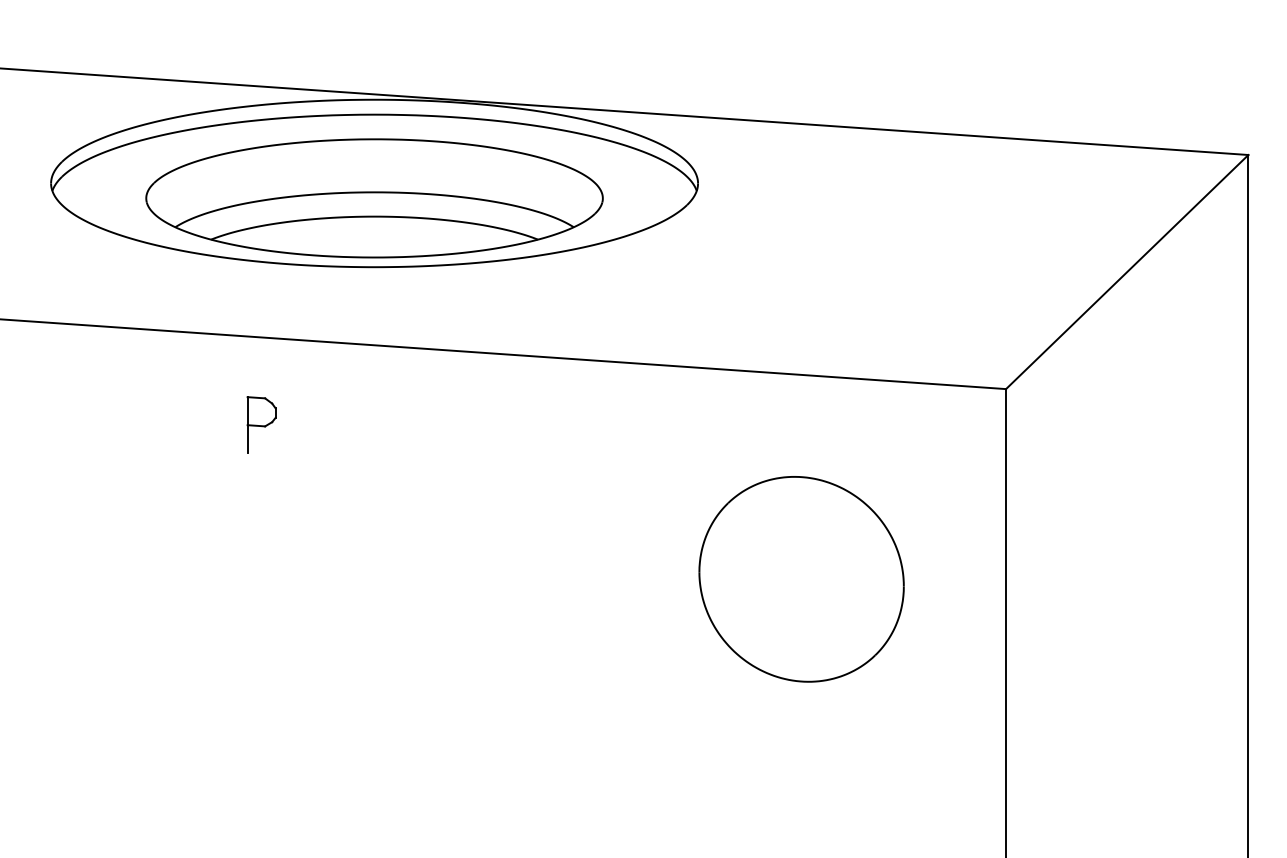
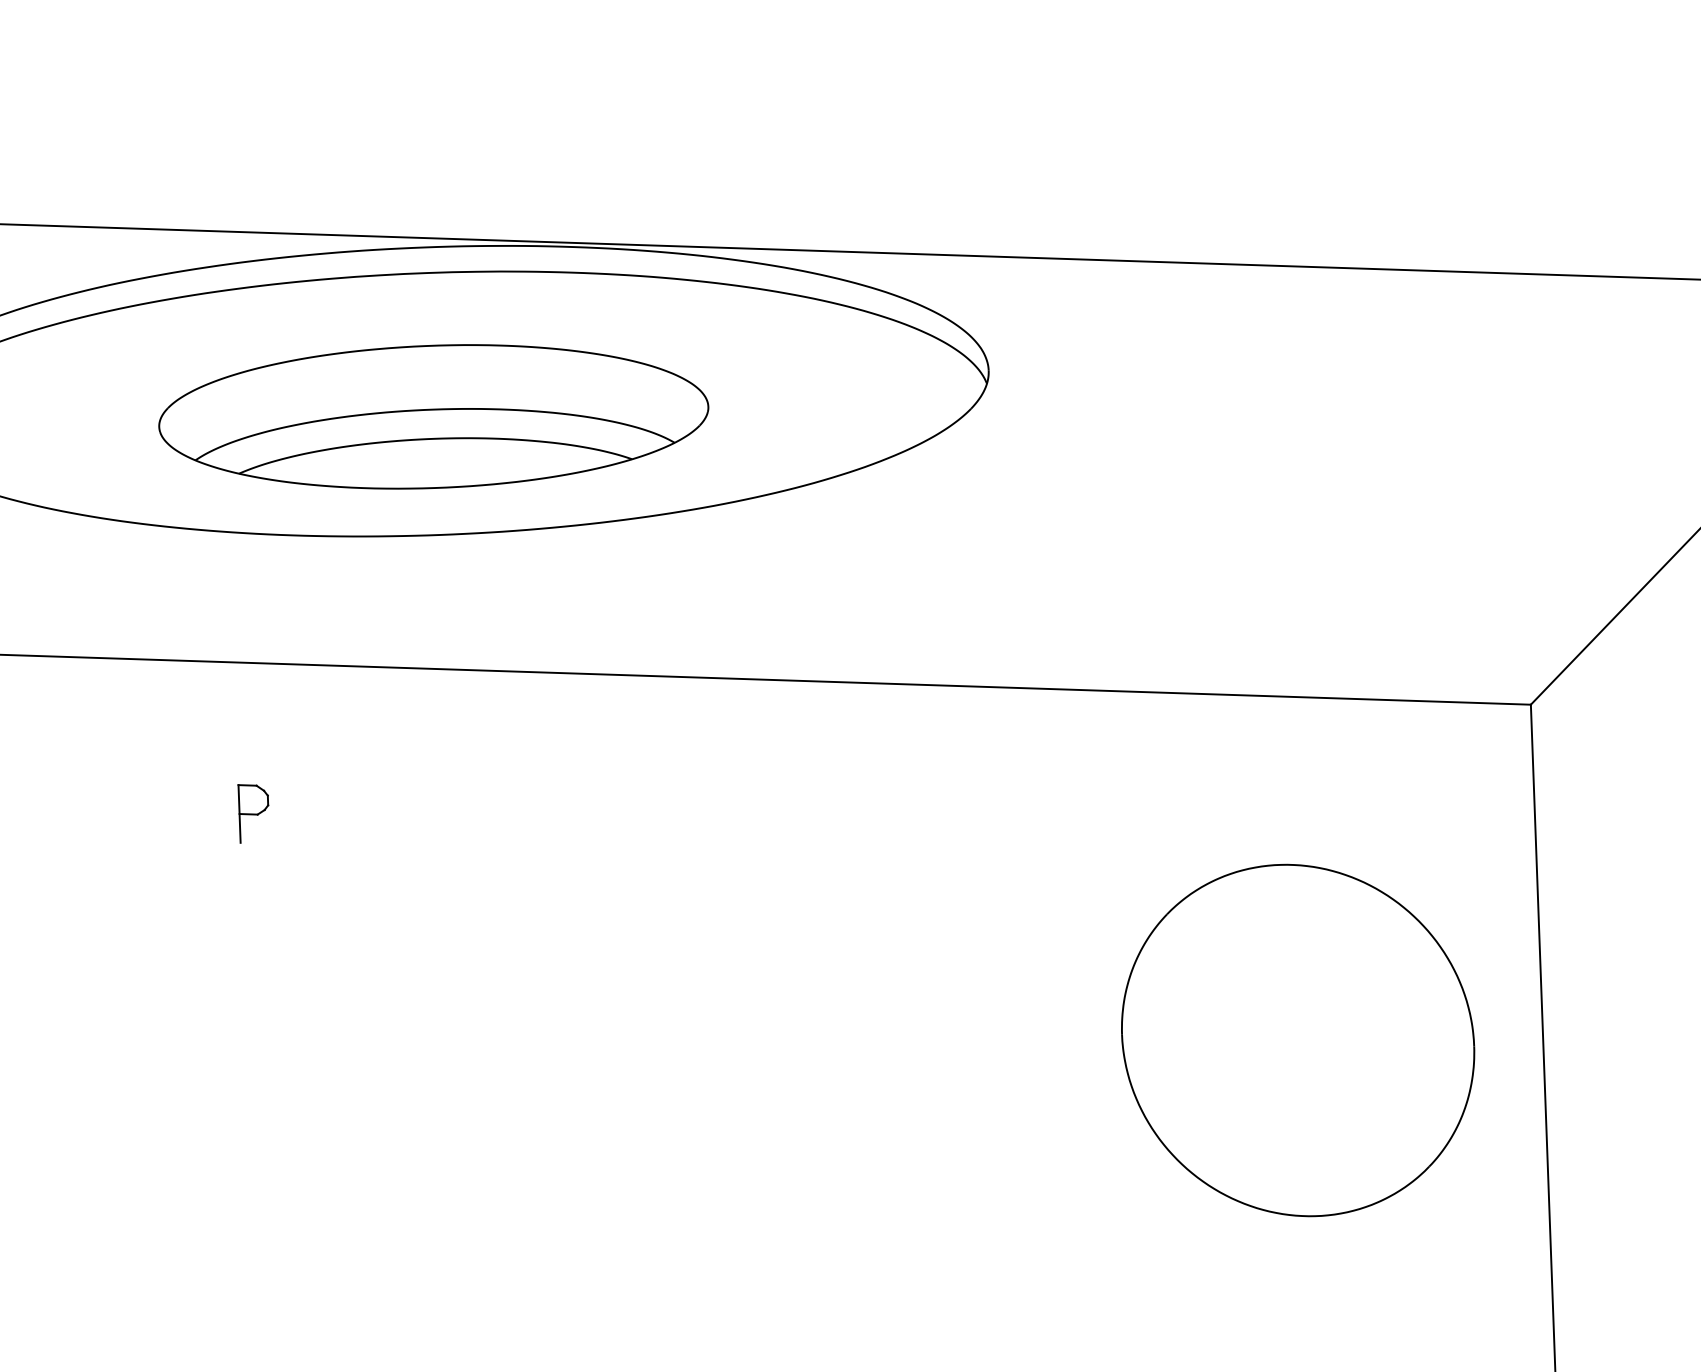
part: (374, 198) -> (433, 417), size x0.7
part: (261, 424) -> (253, 812), size x0.6
part: (801, 579) -> (1297, 1040), moved

